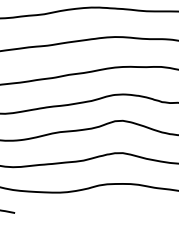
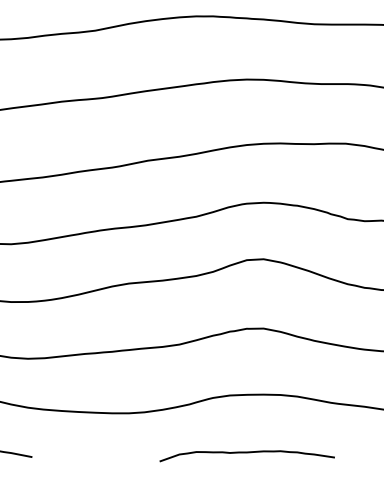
curve: (115, 211) -> (247, 453), added

